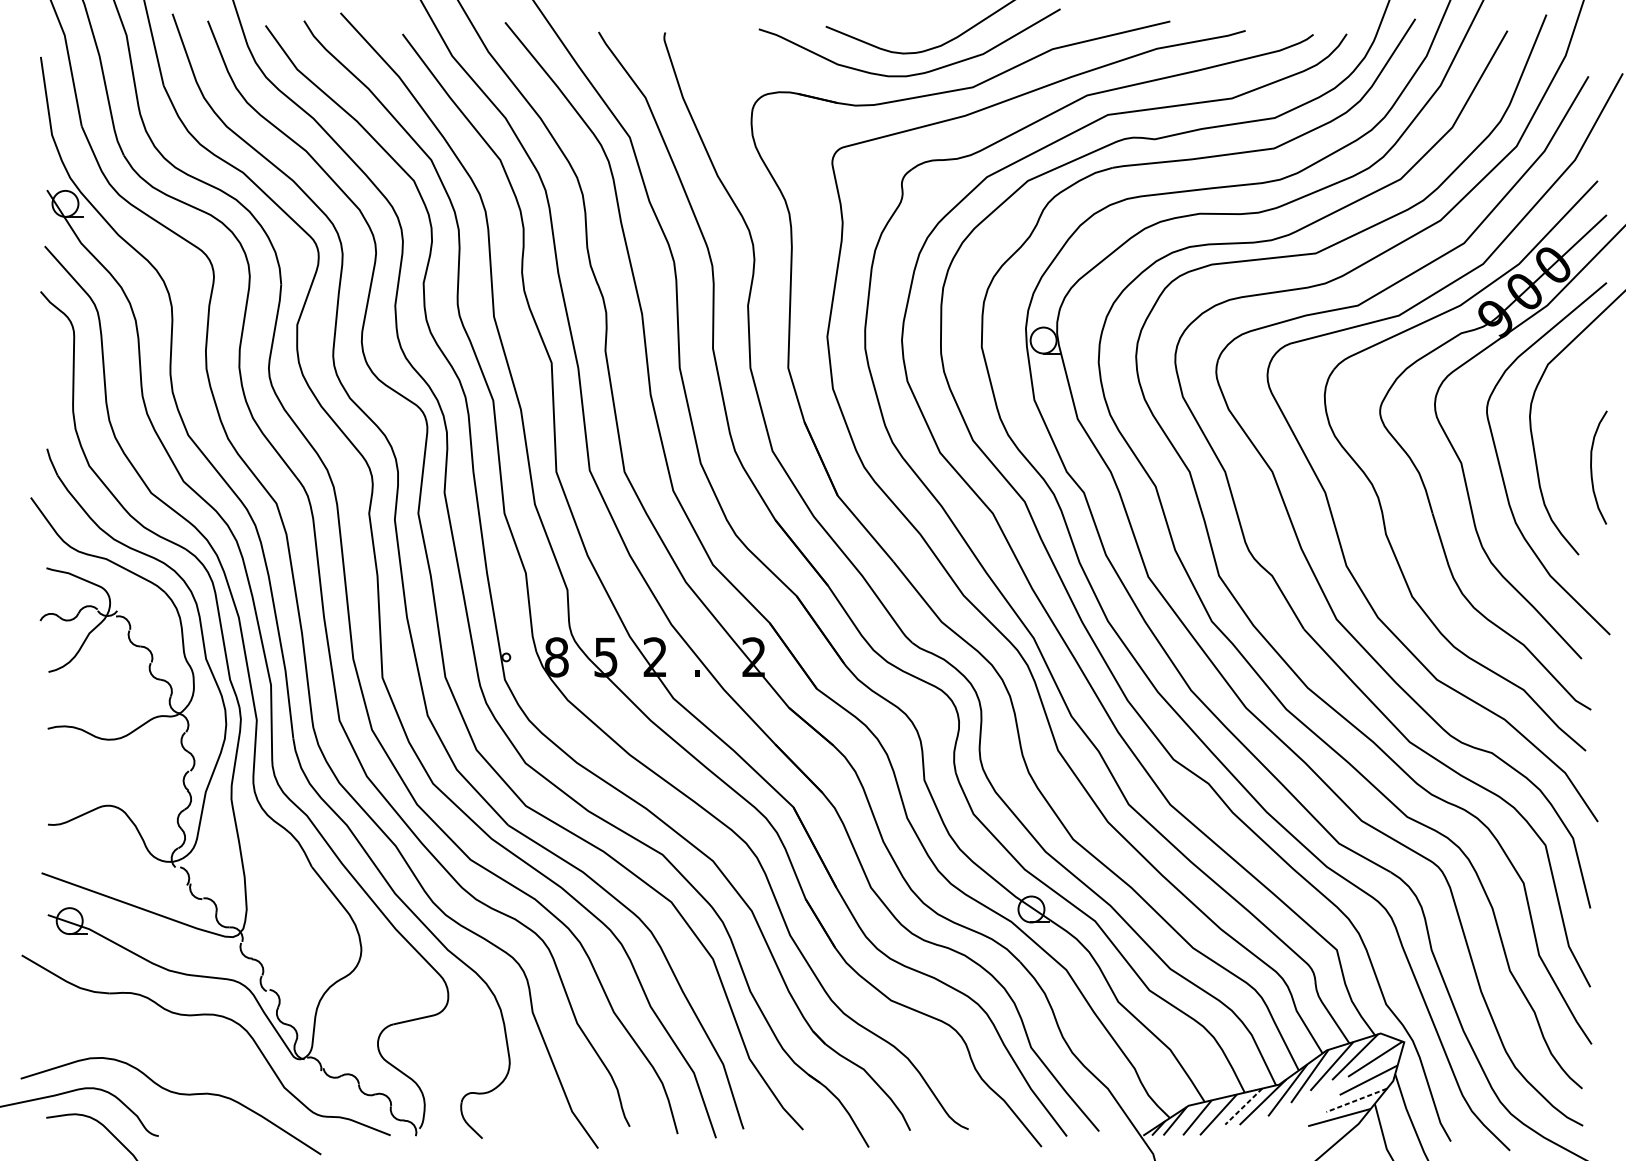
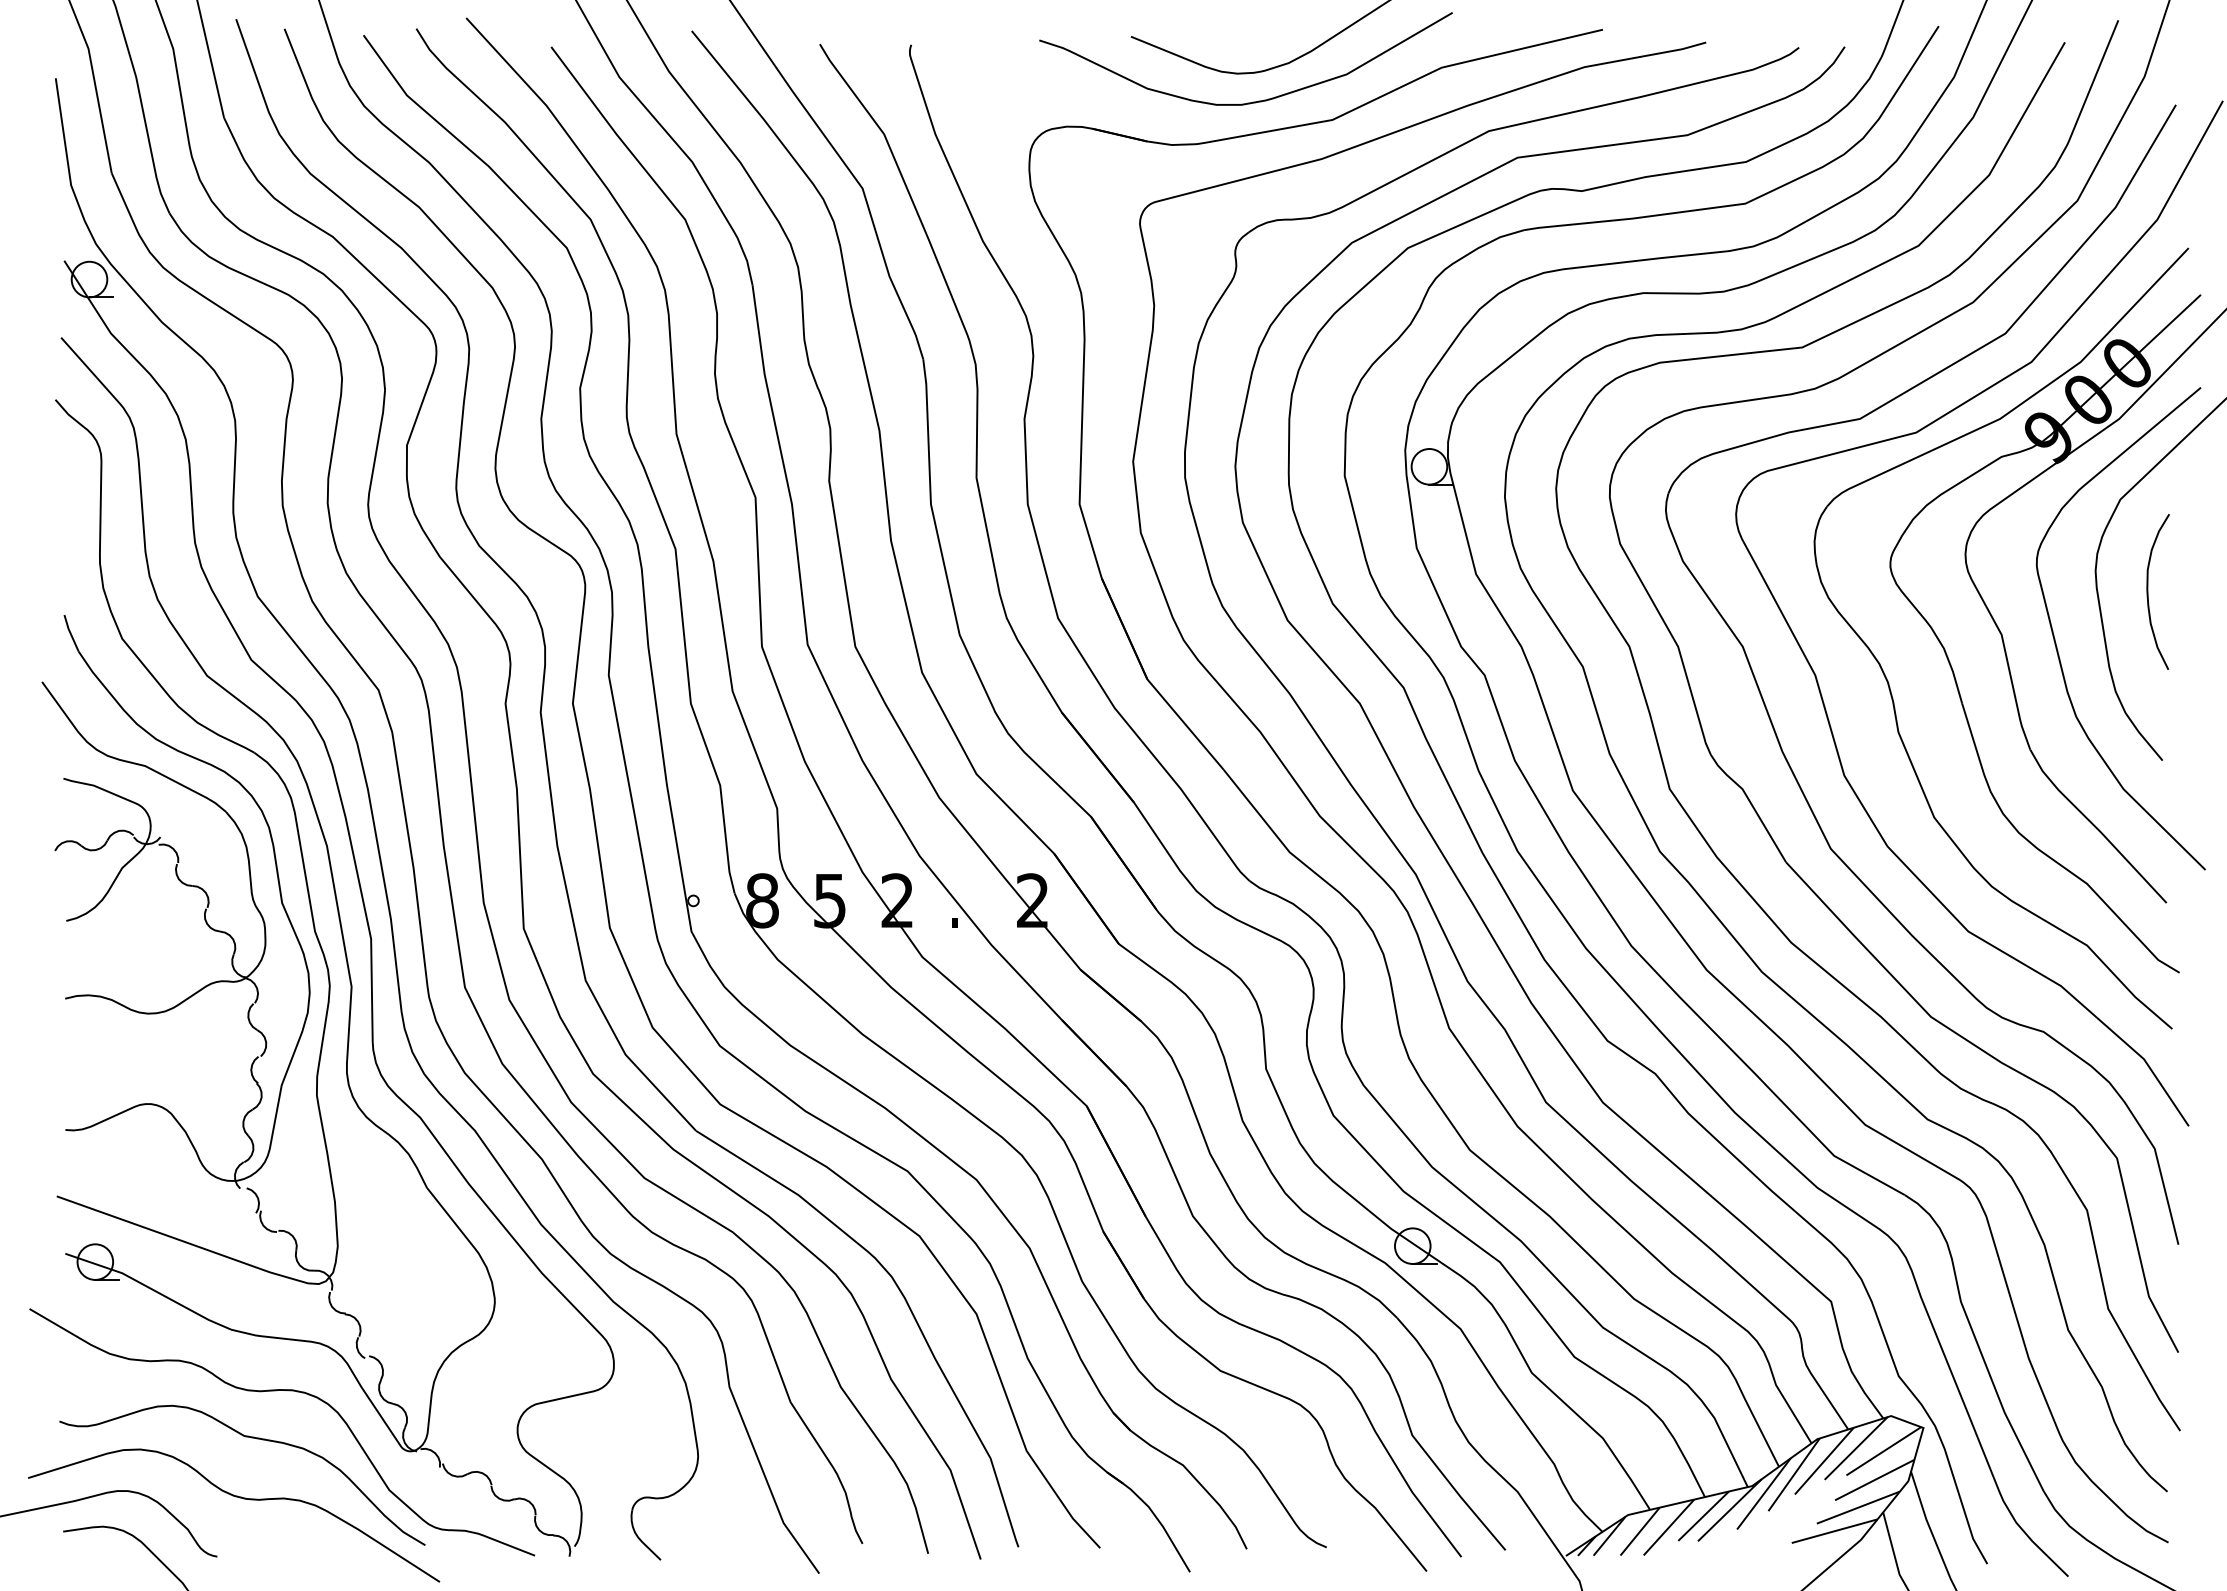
curve: (1591, 467) -> (2148, 591), moved
curve: (183, 1049) -> (251, 1438), added
line: (1356, 1100) -> (1857, 1507), dashed -> solid
line: (1243, 1106) -> (1703, 1516), dashed -> solid

